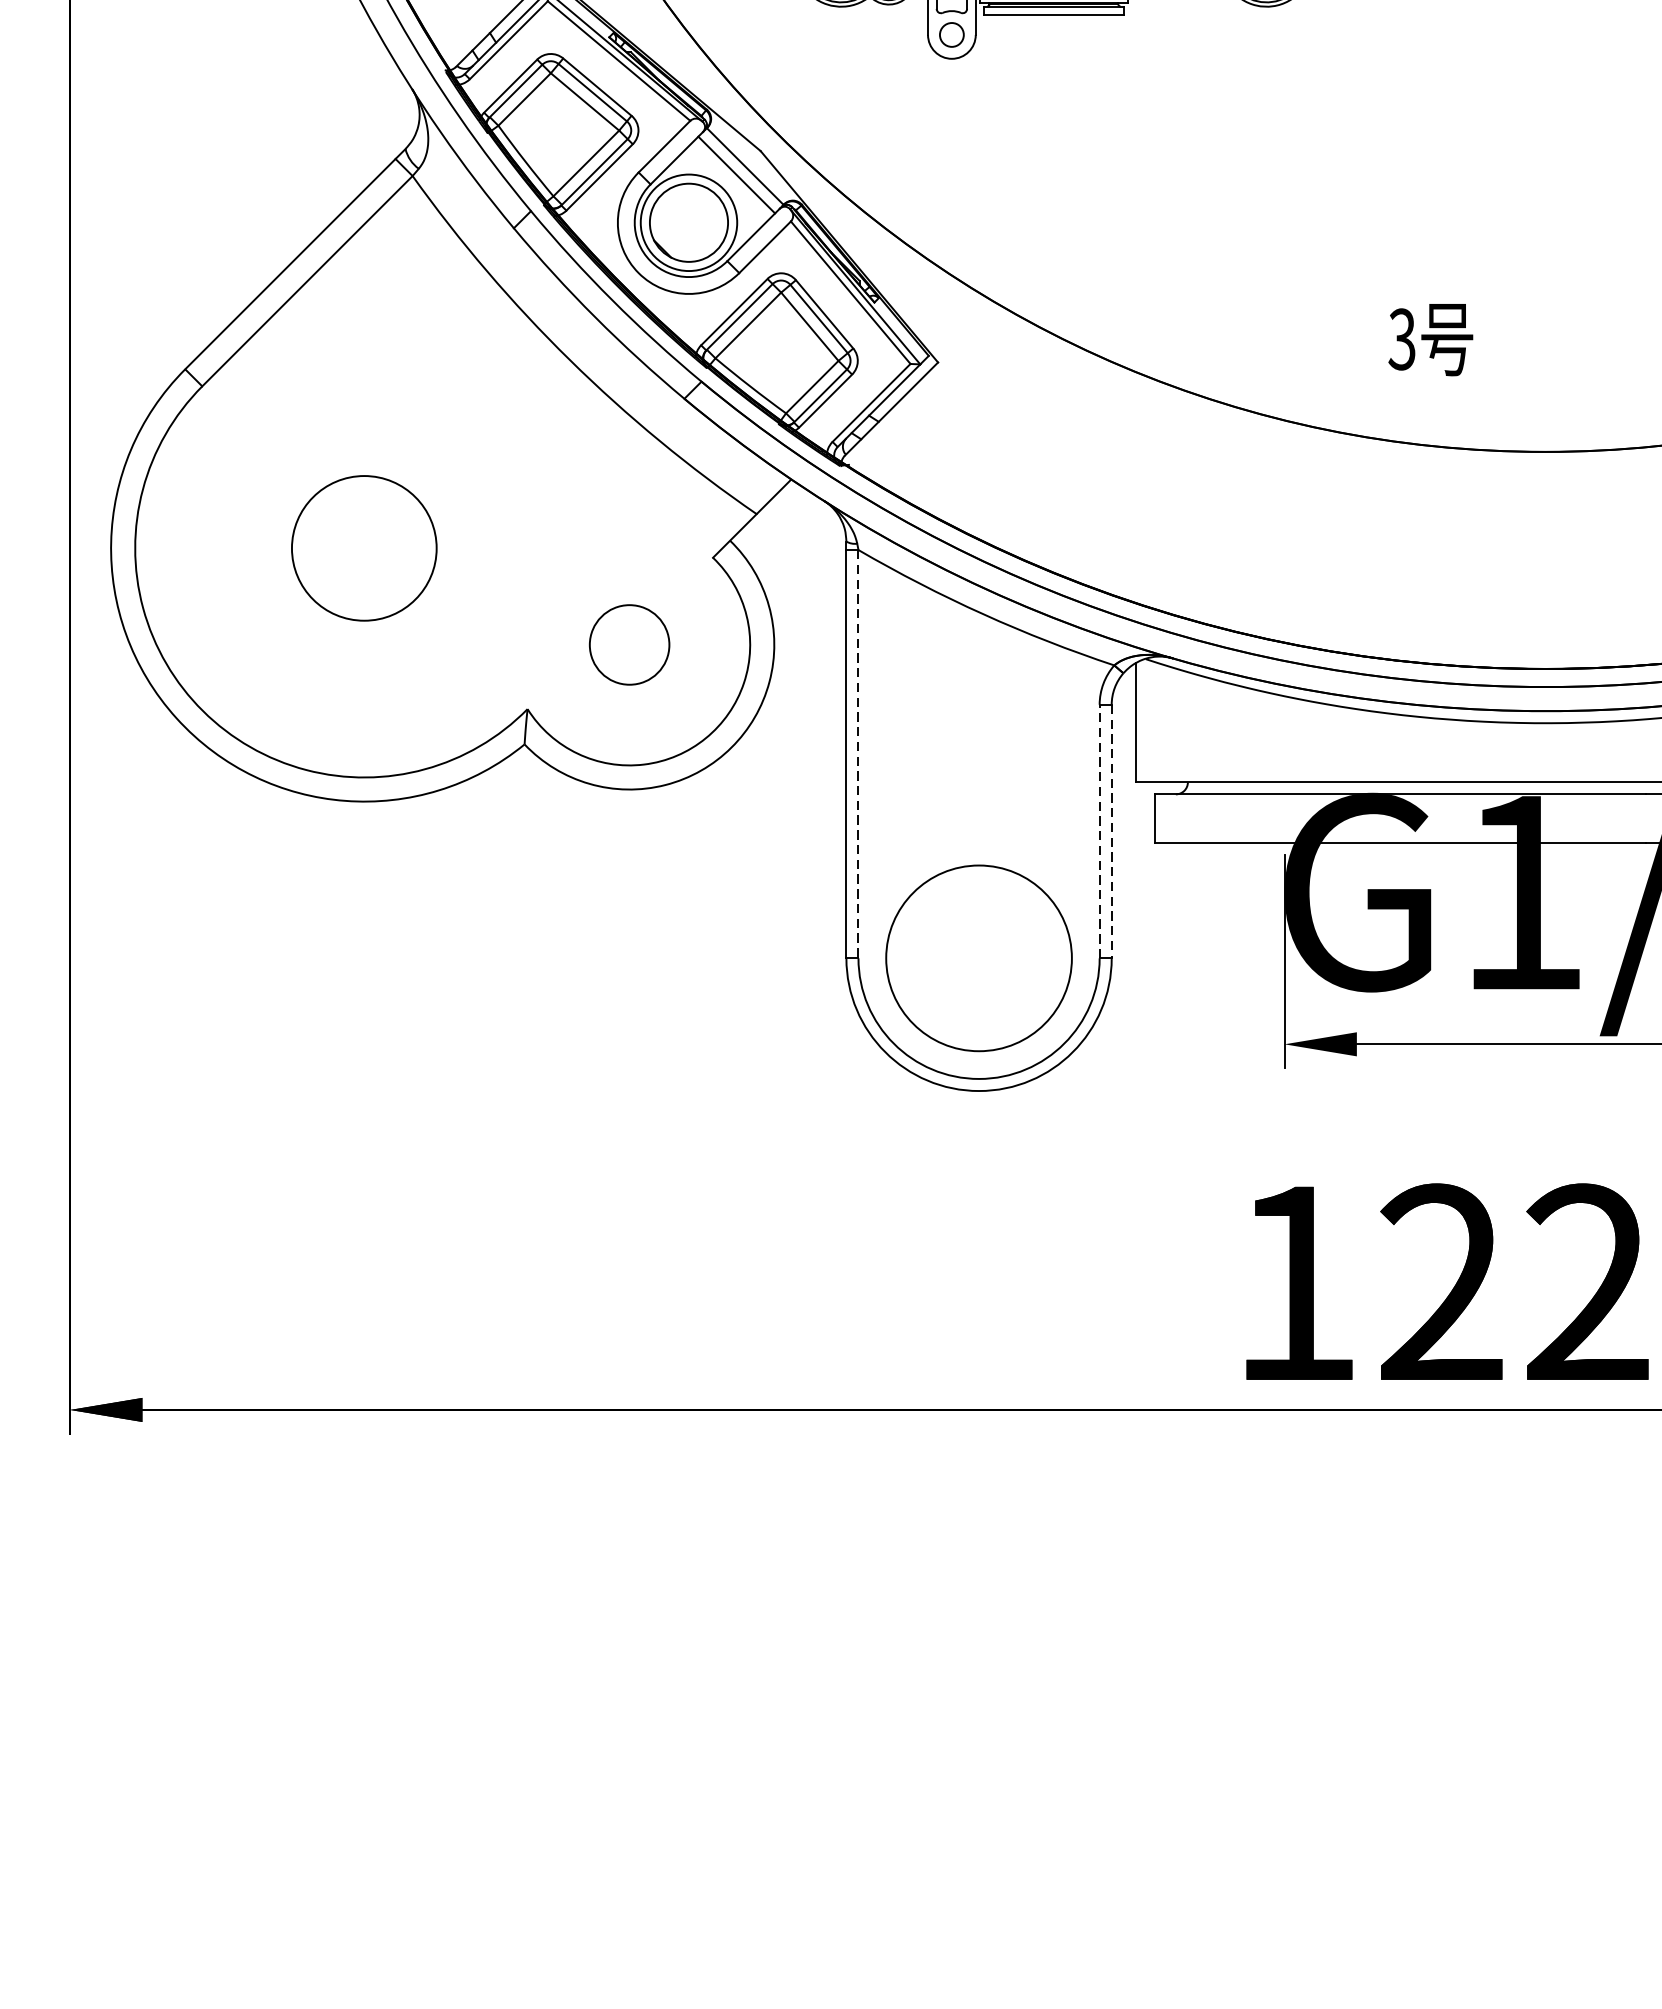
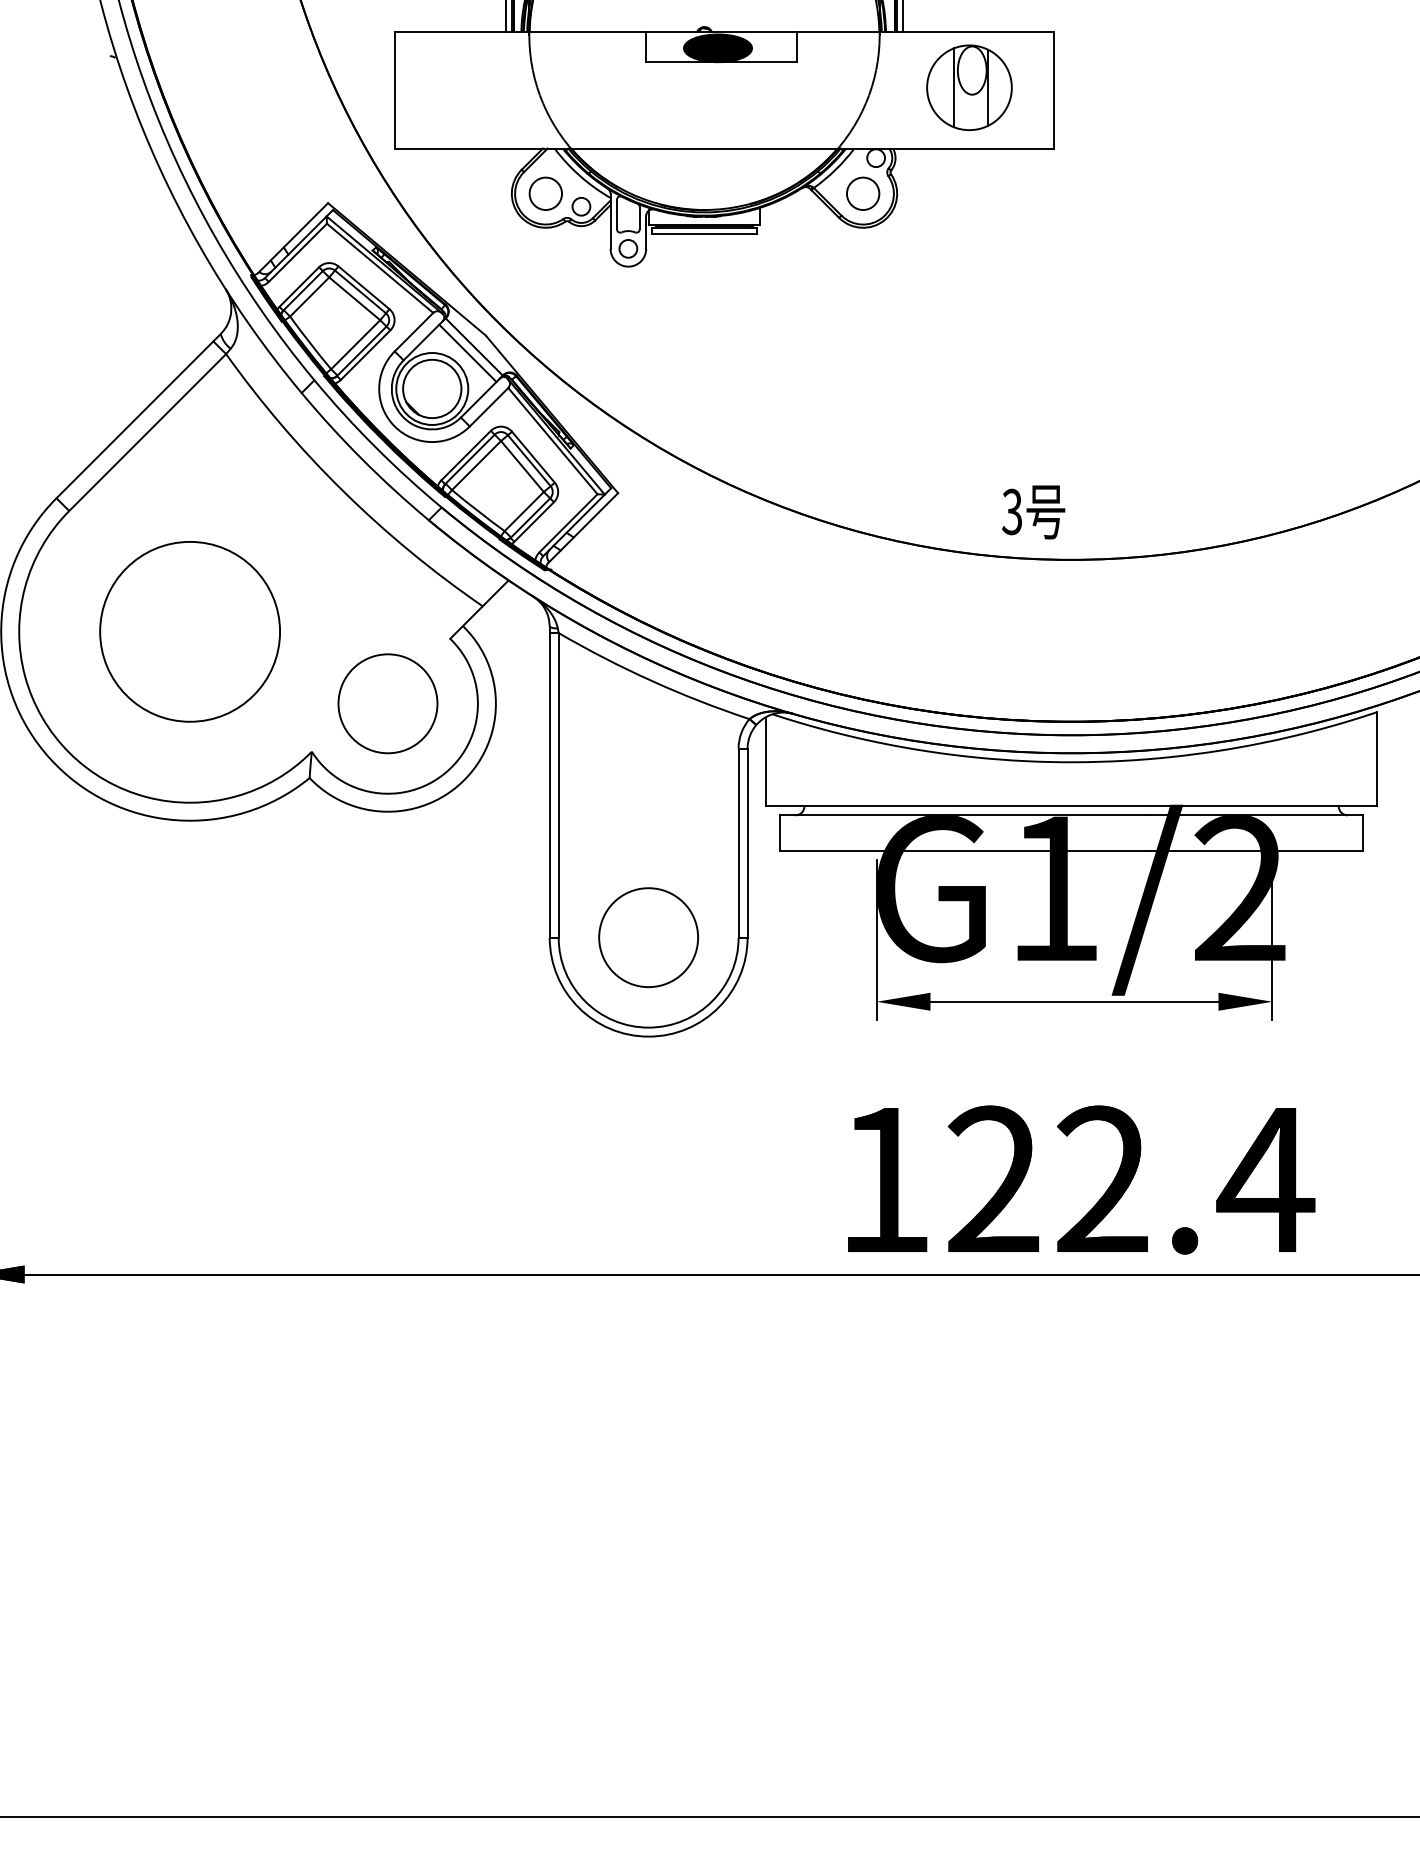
text: (1430, 340) -> (1033, 512), moved
circle: (364, 547) -> (190, 631), size x1.67
circle: (628, 644) -> (387, 703), size x1.67
line: (858, 754) -> (558, 785), dashed -> solid
line: (1099, 832) -> (738, 843), dashed -> solid
line: (1111, 832) -> (747, 843), dashed -> solid
circle: (978, 958) -> (648, 937), size x0.71

